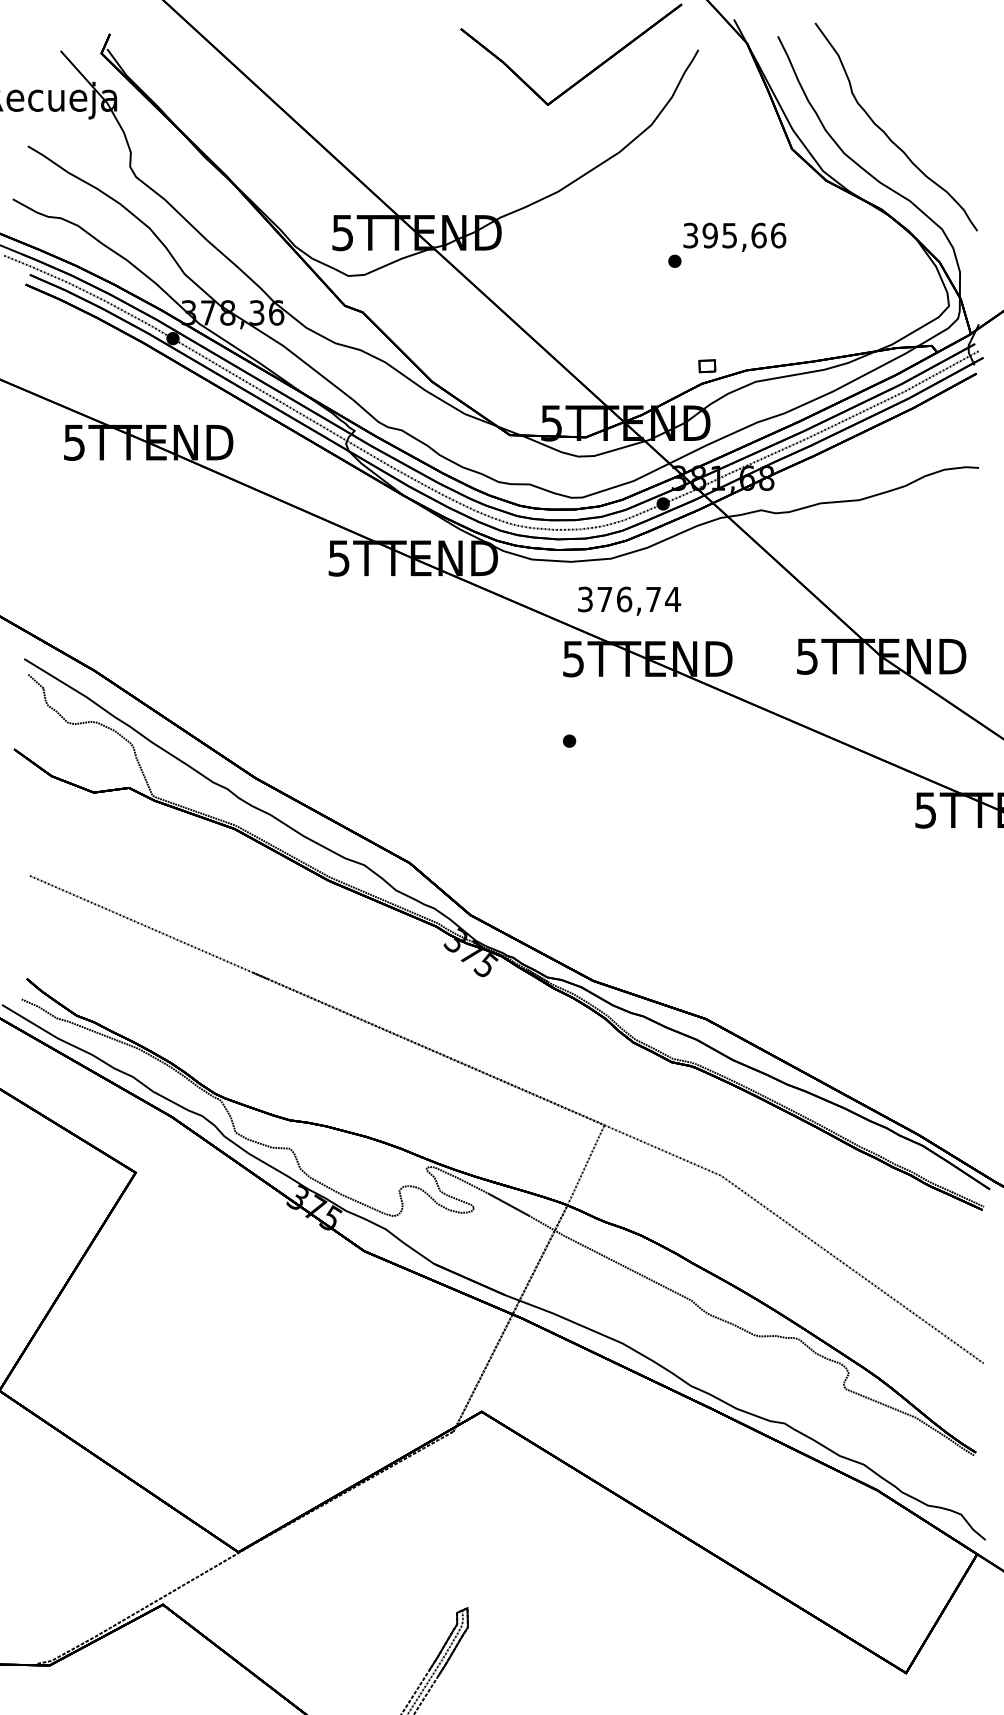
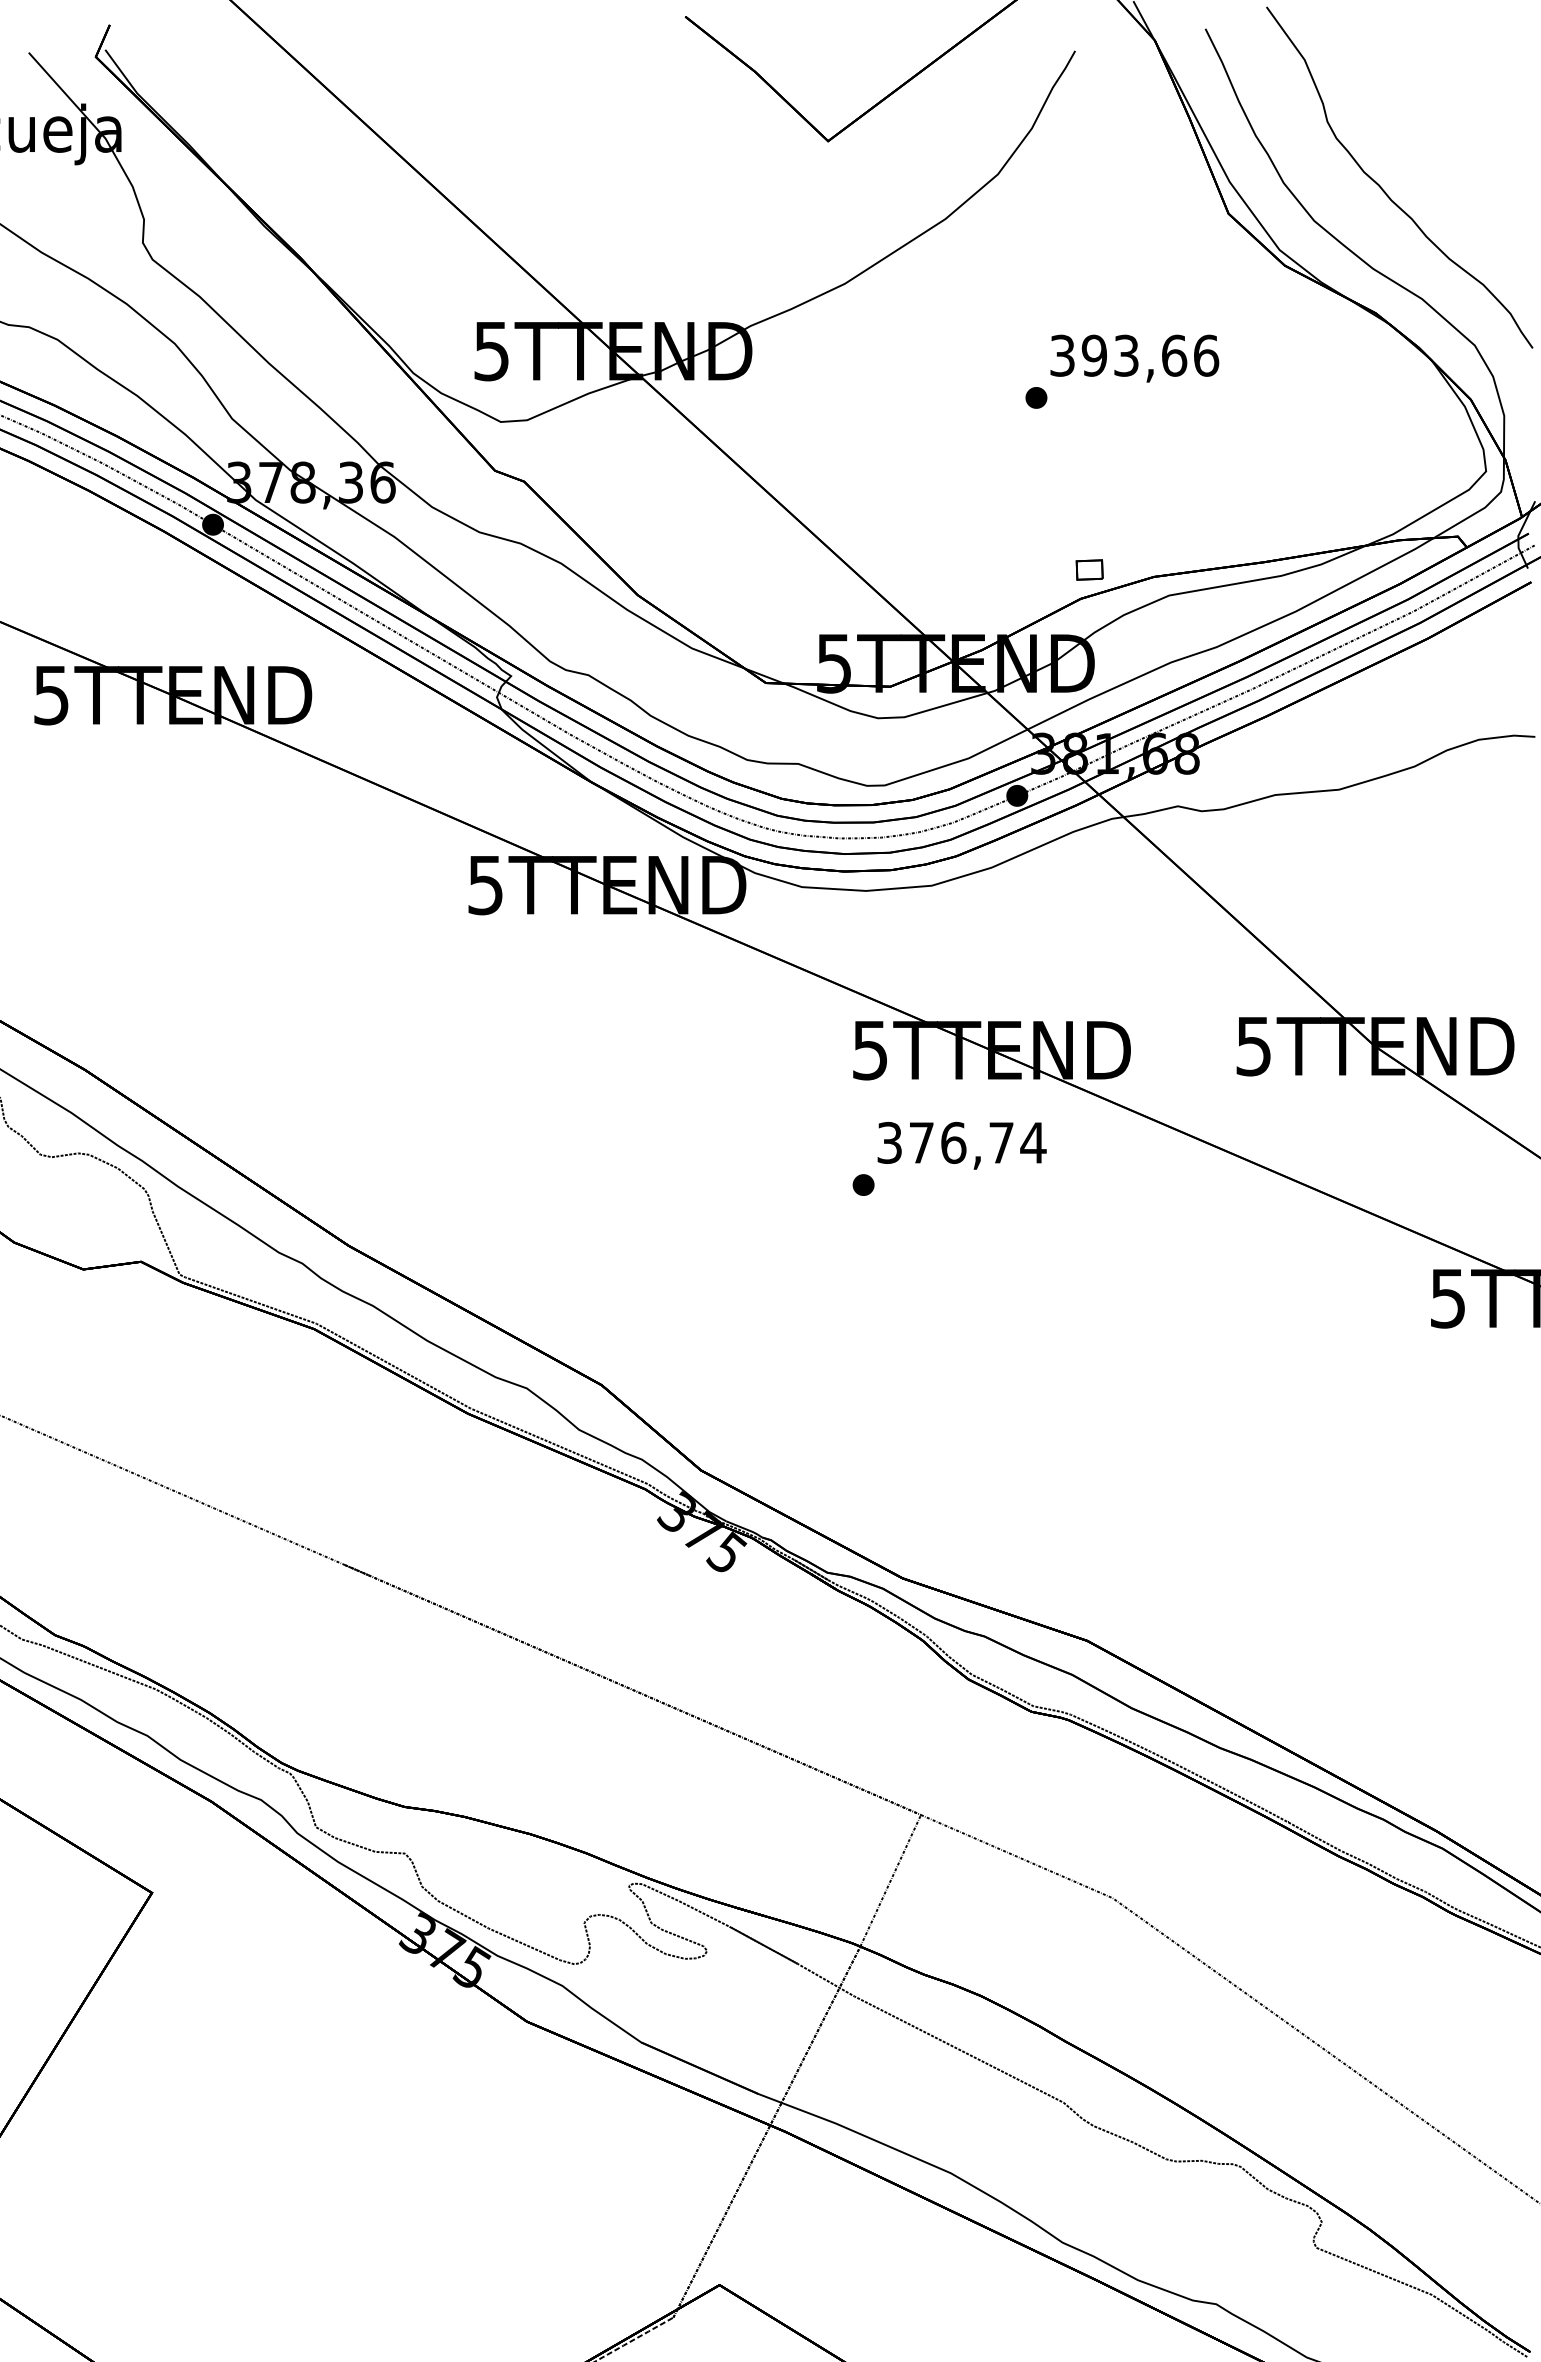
text: (730, 234) -> (1127, 353), 395,66 -> 393,66
text: (629, 600) -> (961, 1144), moved

